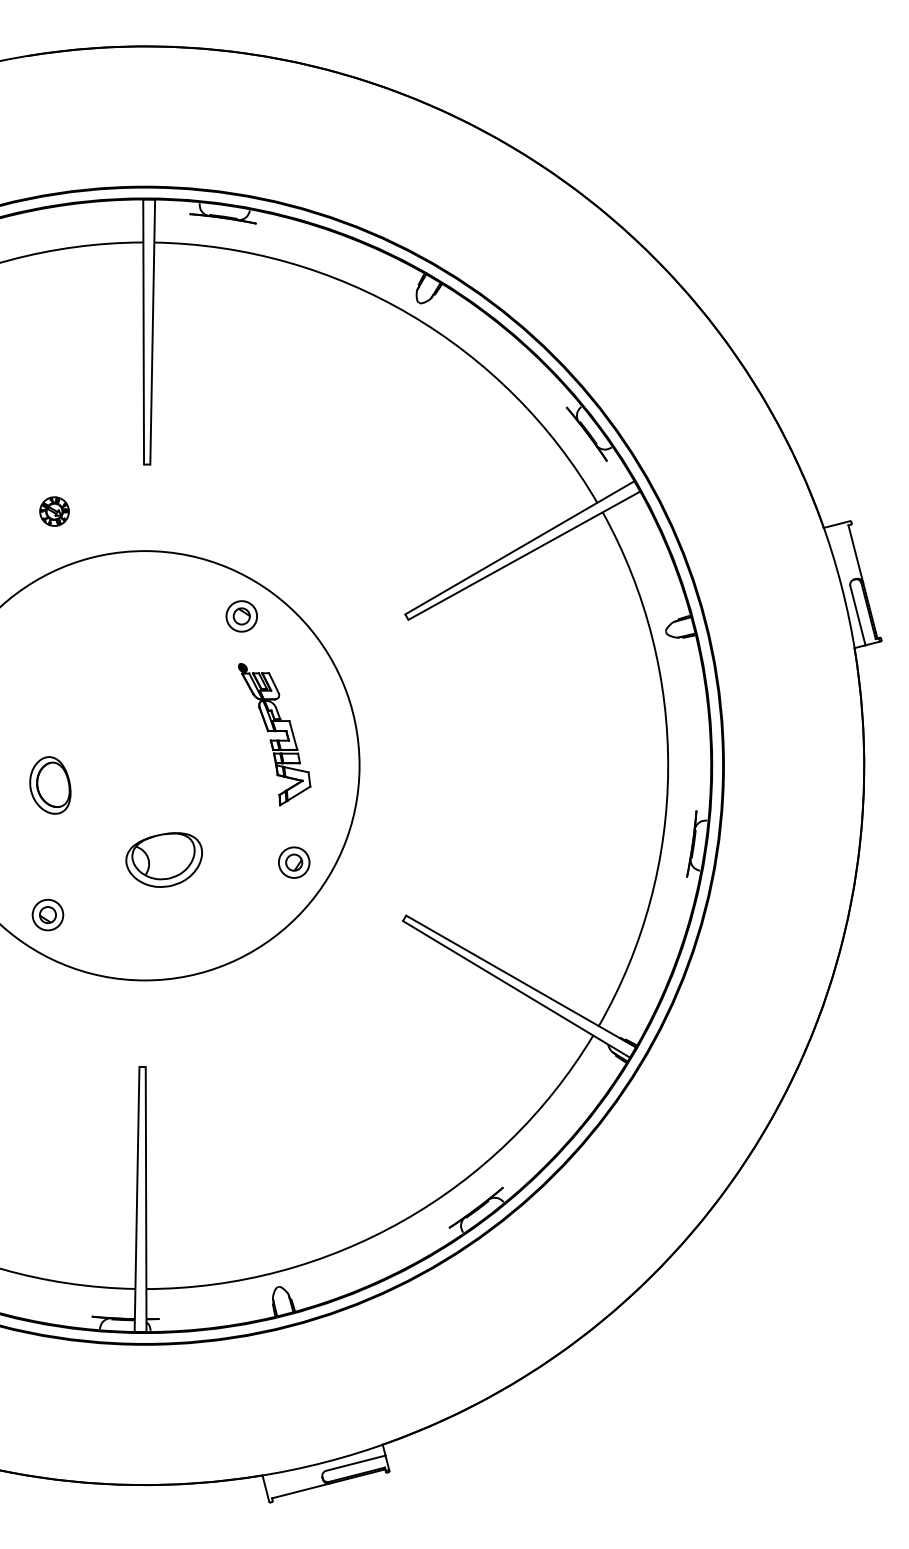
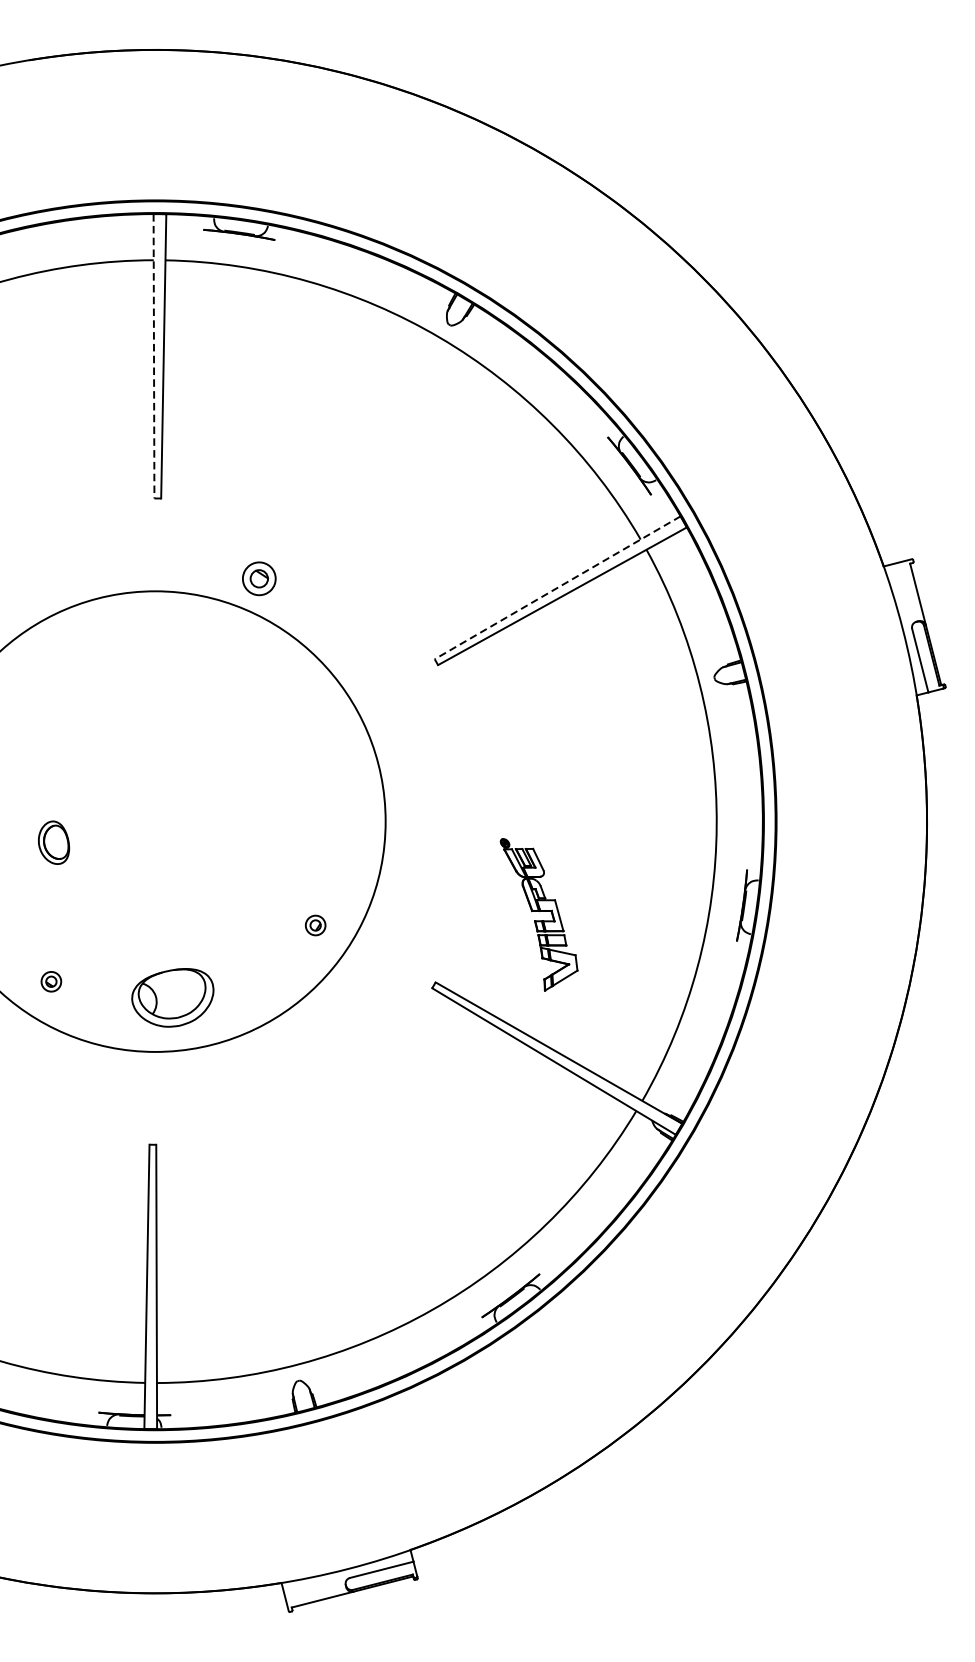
line: (143, 332) -> (153, 356), solid -> dashed
part: (54, 511) -> (58, 548), removed
line: (519, 547) -> (557, 587), solid -> dashed
part: (241, 616) -> (258, 578), moved
part: (274, 734) -> (538, 914), moved
part: (50, 785) -> (54, 842), size x0.7
part: (163, 859) -> (172, 997), moved
part: (294, 862) -> (315, 925), size x0.6
part: (47, 914) -> (50, 981), size x0.6

